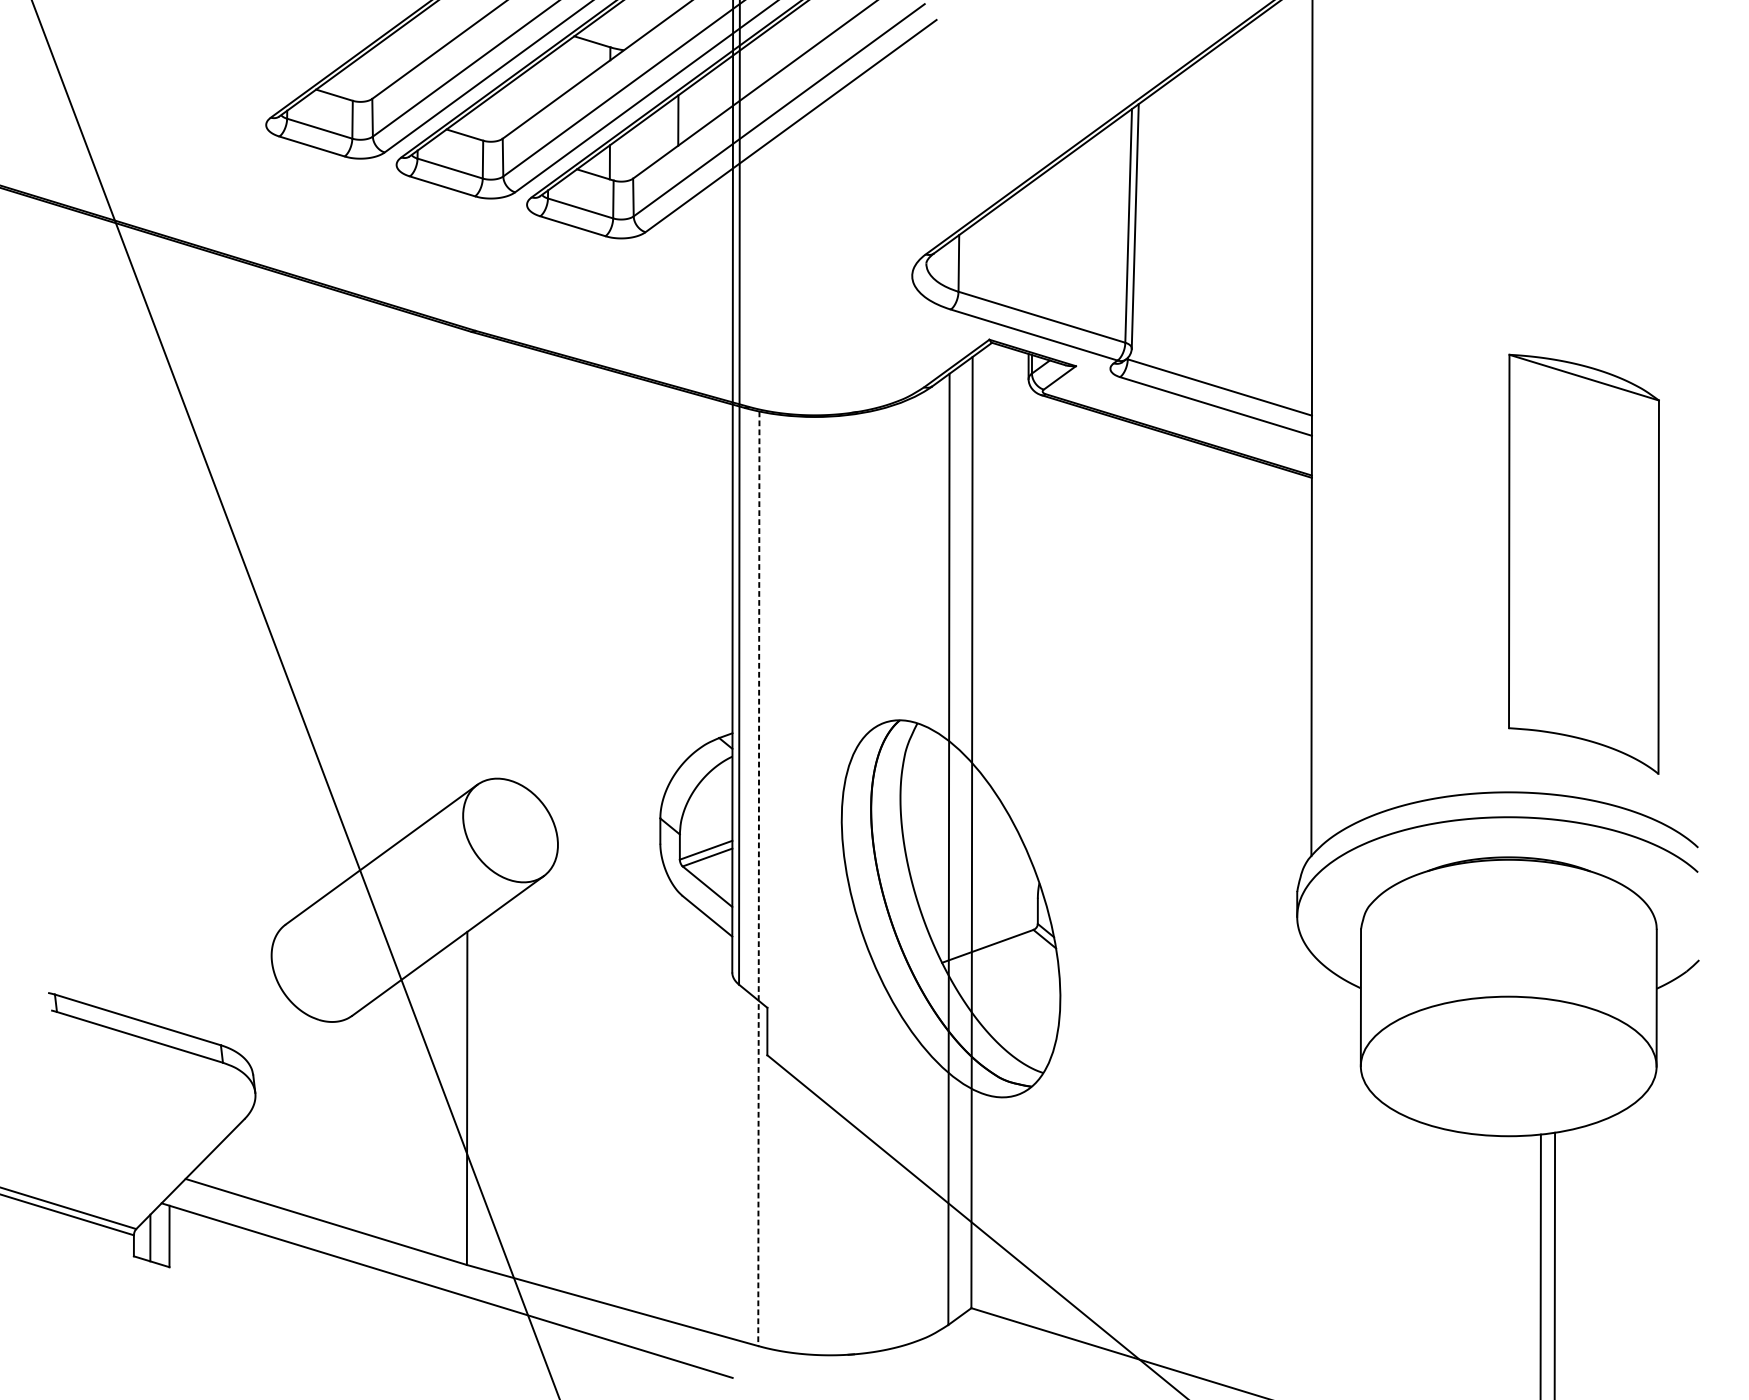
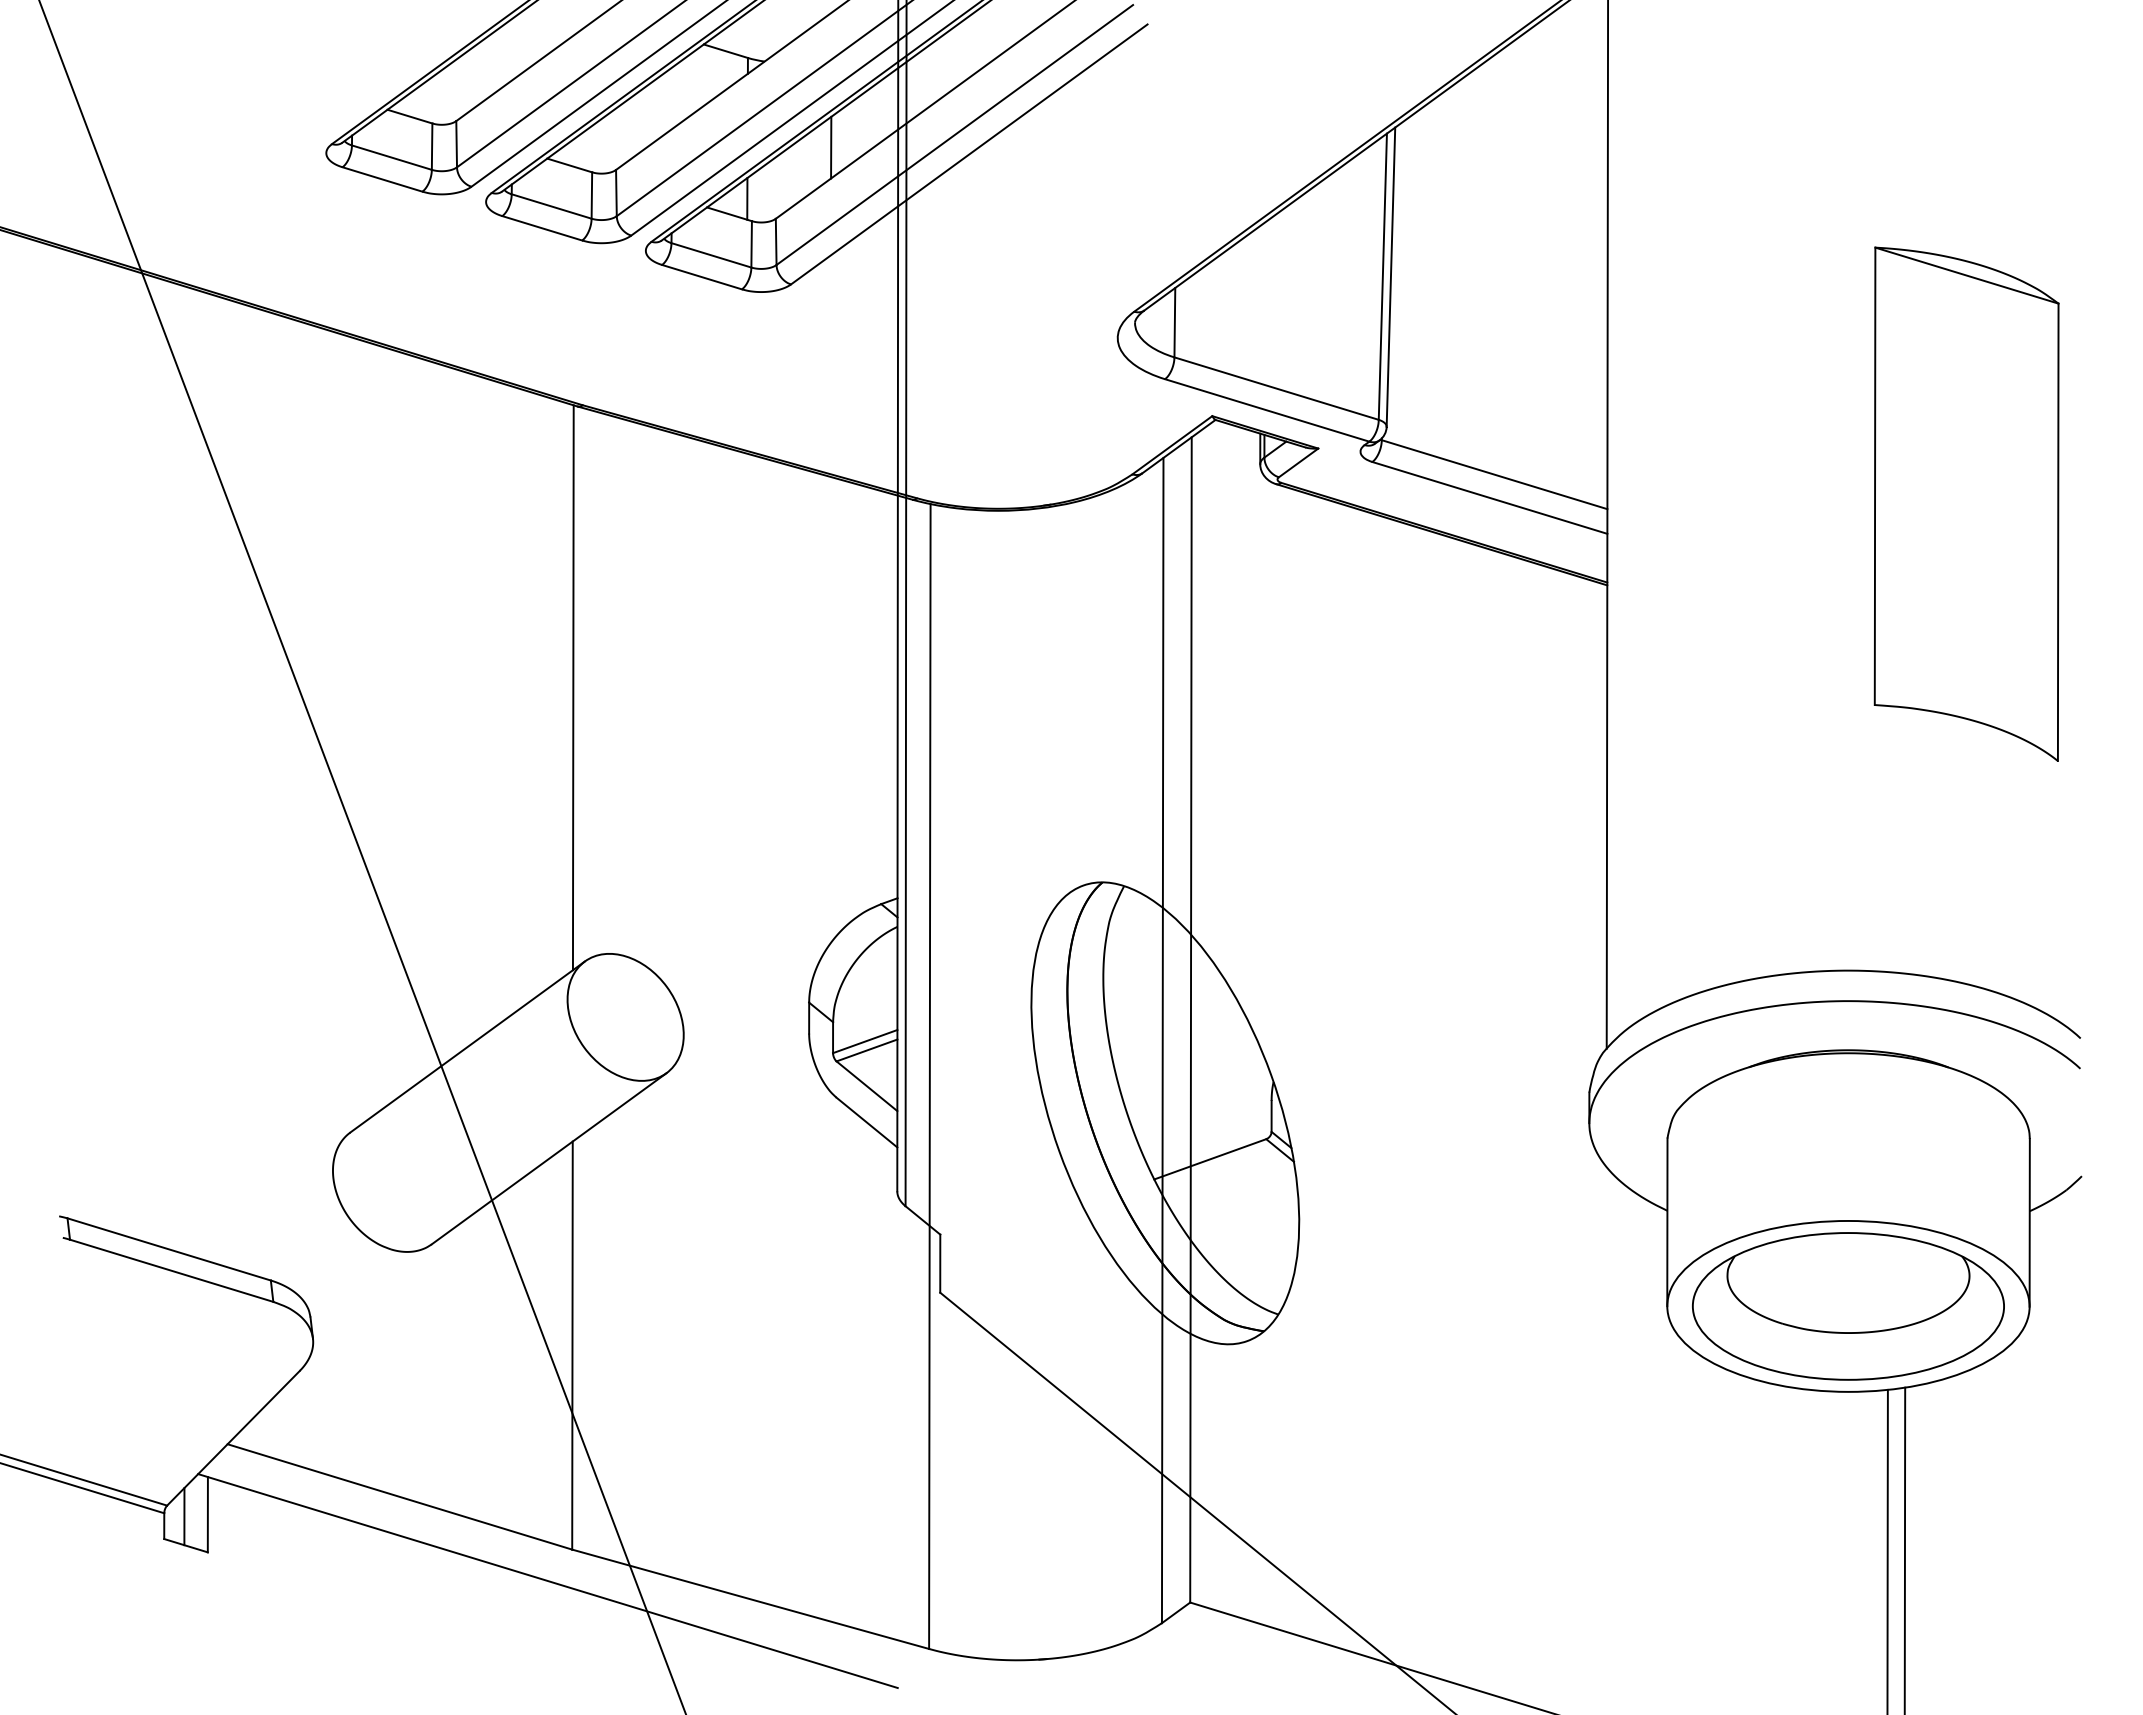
line: (467, 561) -> (572, 687), added
part: (1583, 563) -> (1966, 503), moved
line: (758, 879) -> (929, 1077), dashed -> solid
part: (1508, 1066) -> (1848, 1306), added

